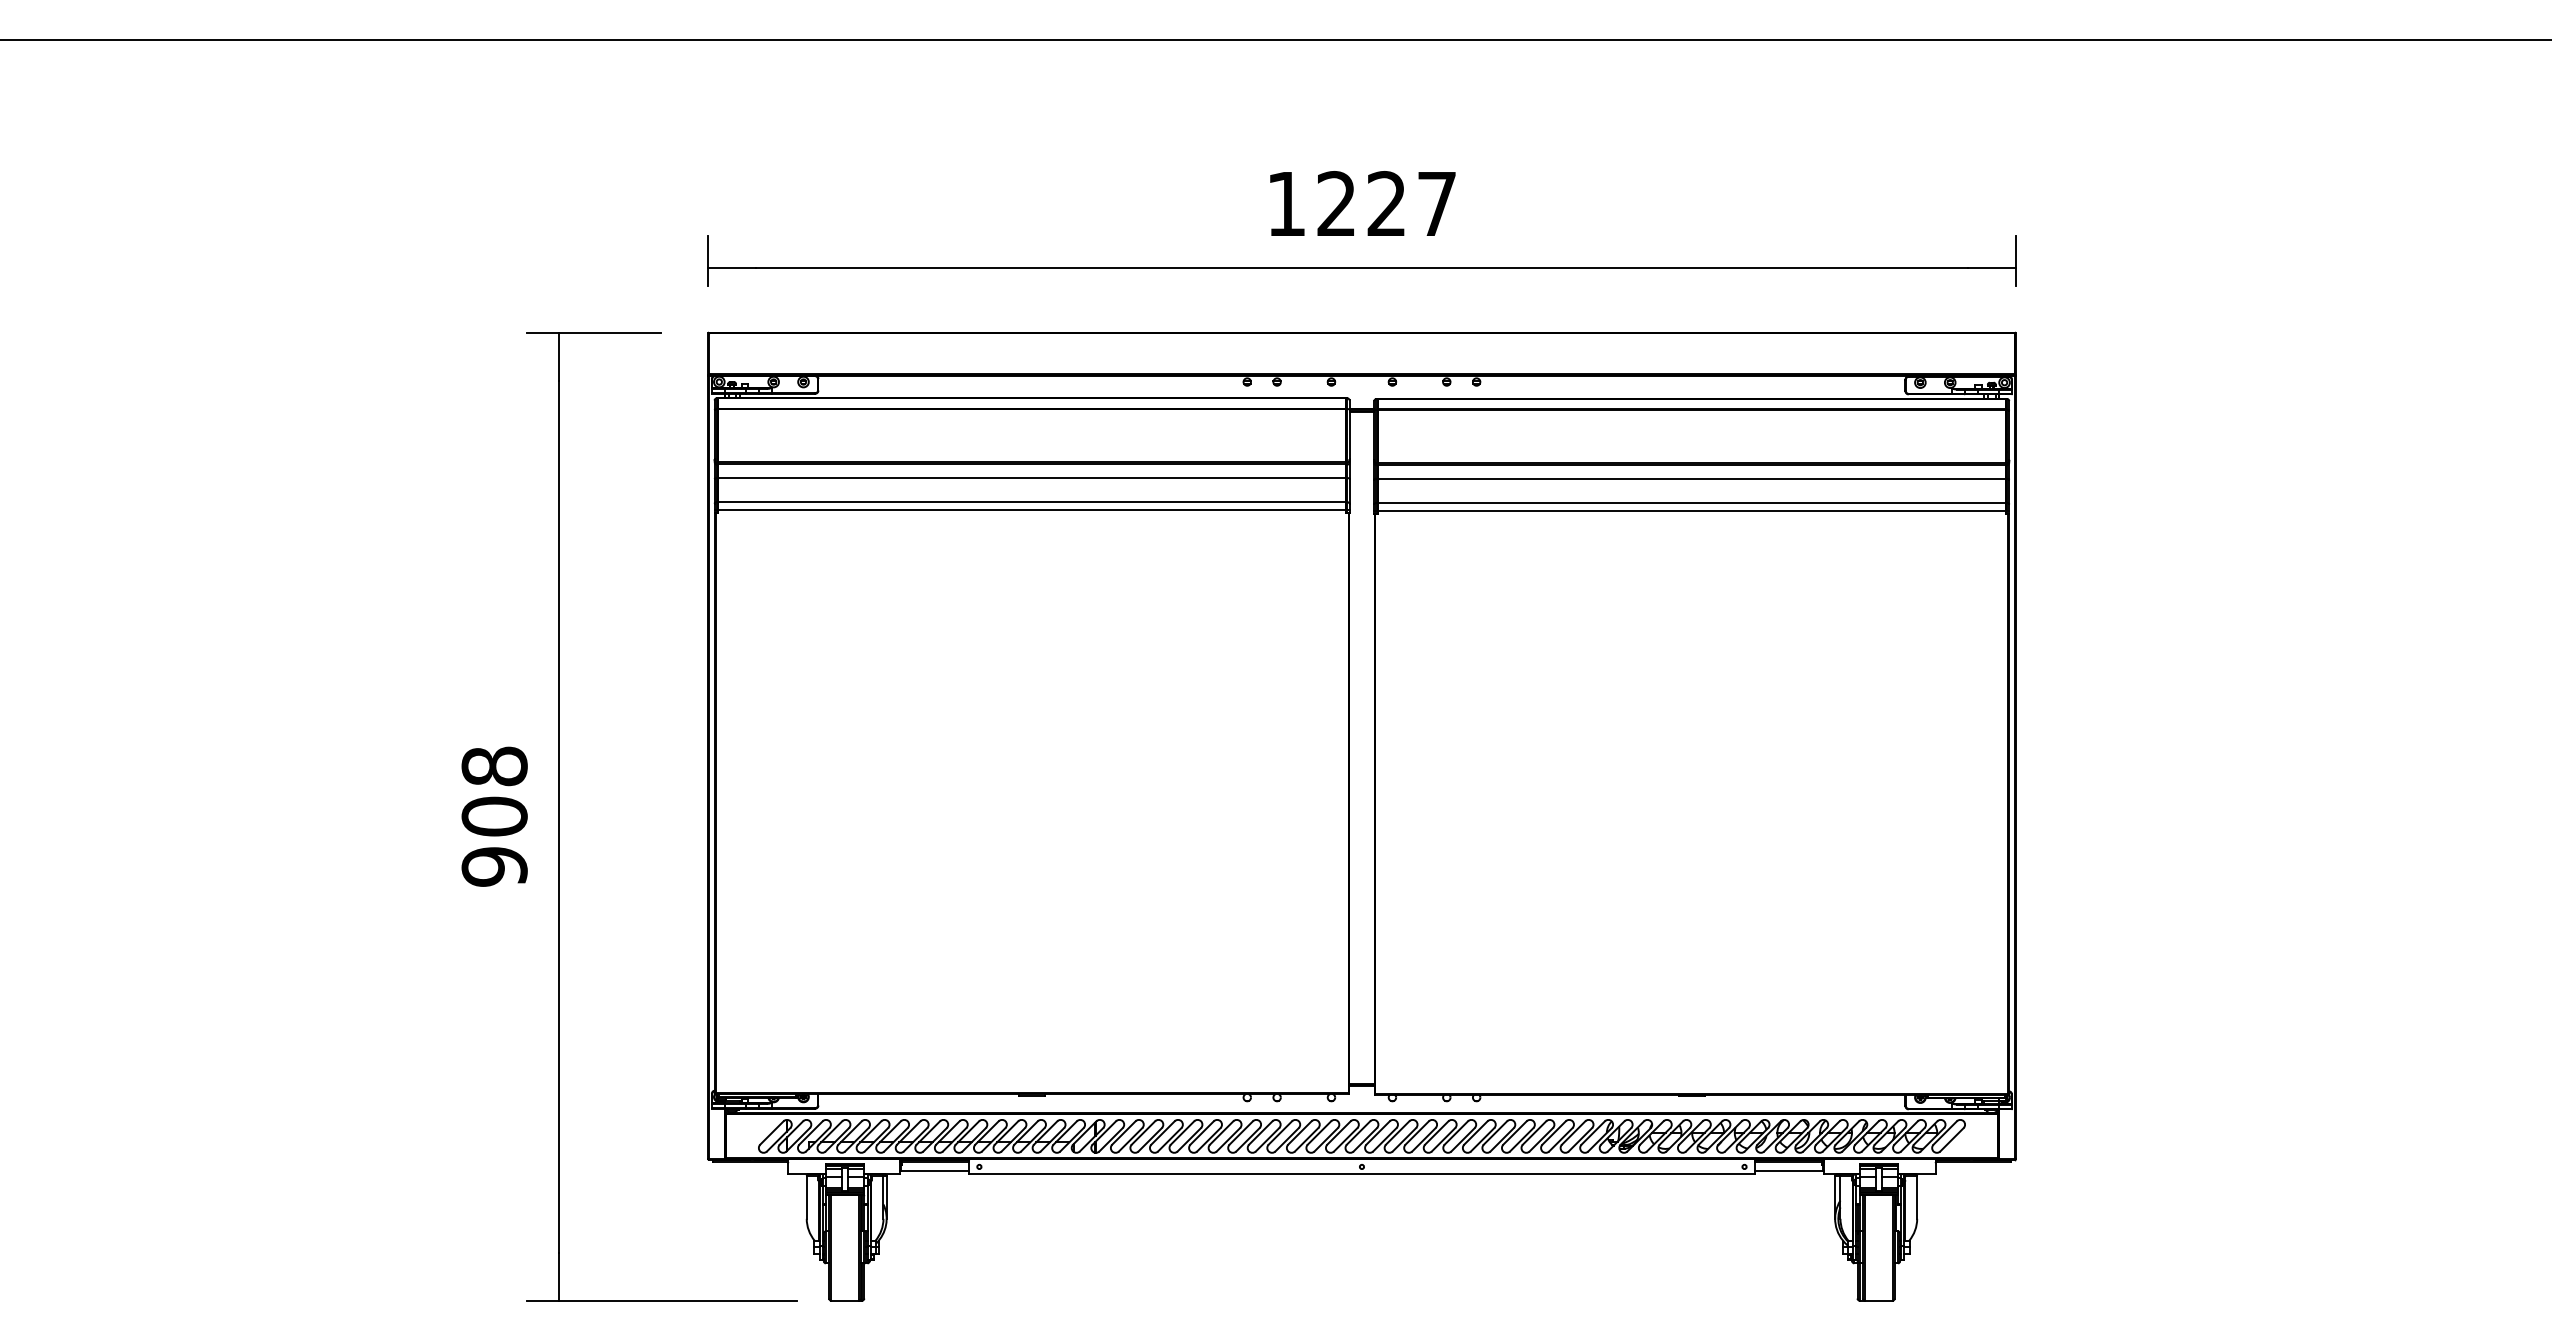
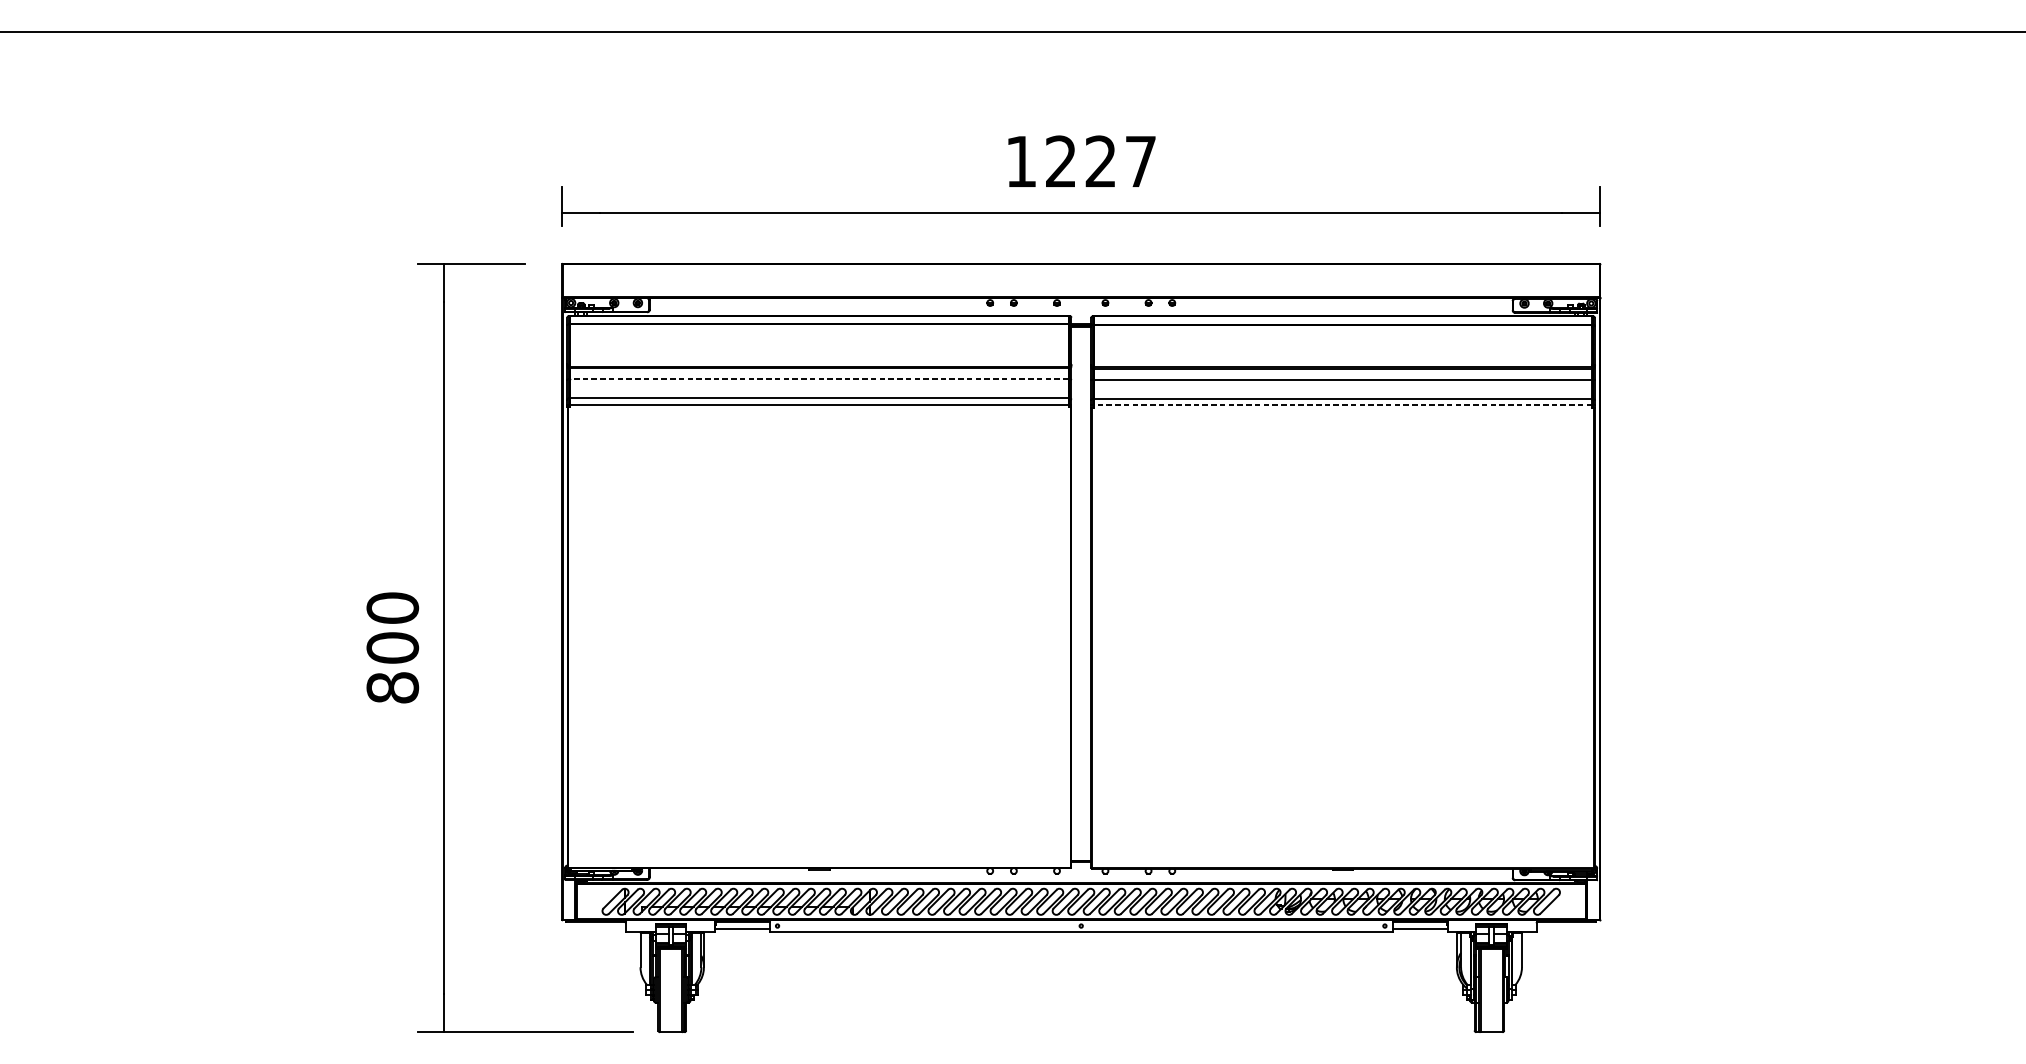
line: (1032, 477) -> (819, 378), solid -> dashed
line: (1691, 510) -> (1342, 404), solid -> dashed
text: (494, 816) -> (392, 647), 908 -> 800

